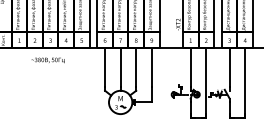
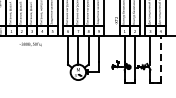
line: (244, 81) -> (160, 58), solid -> dashed

